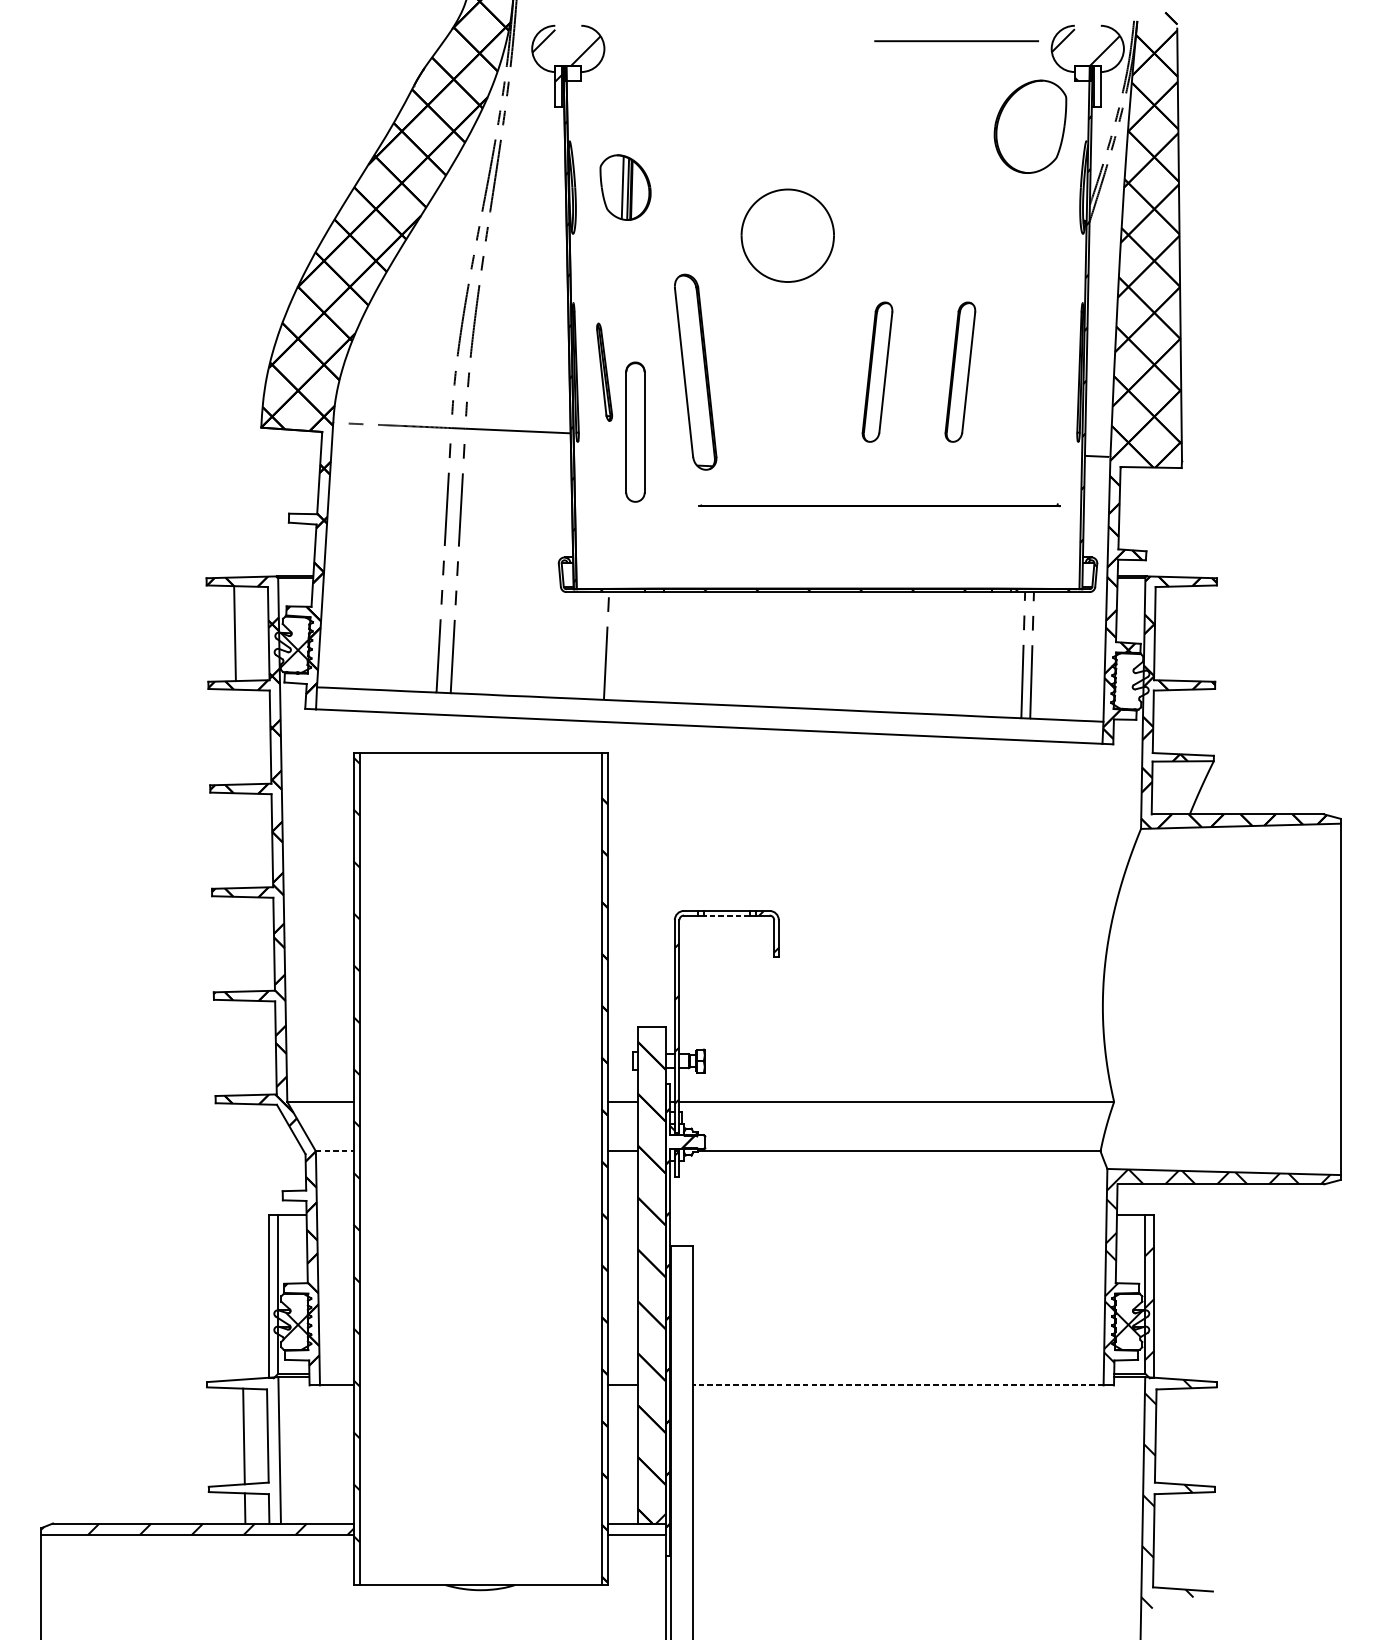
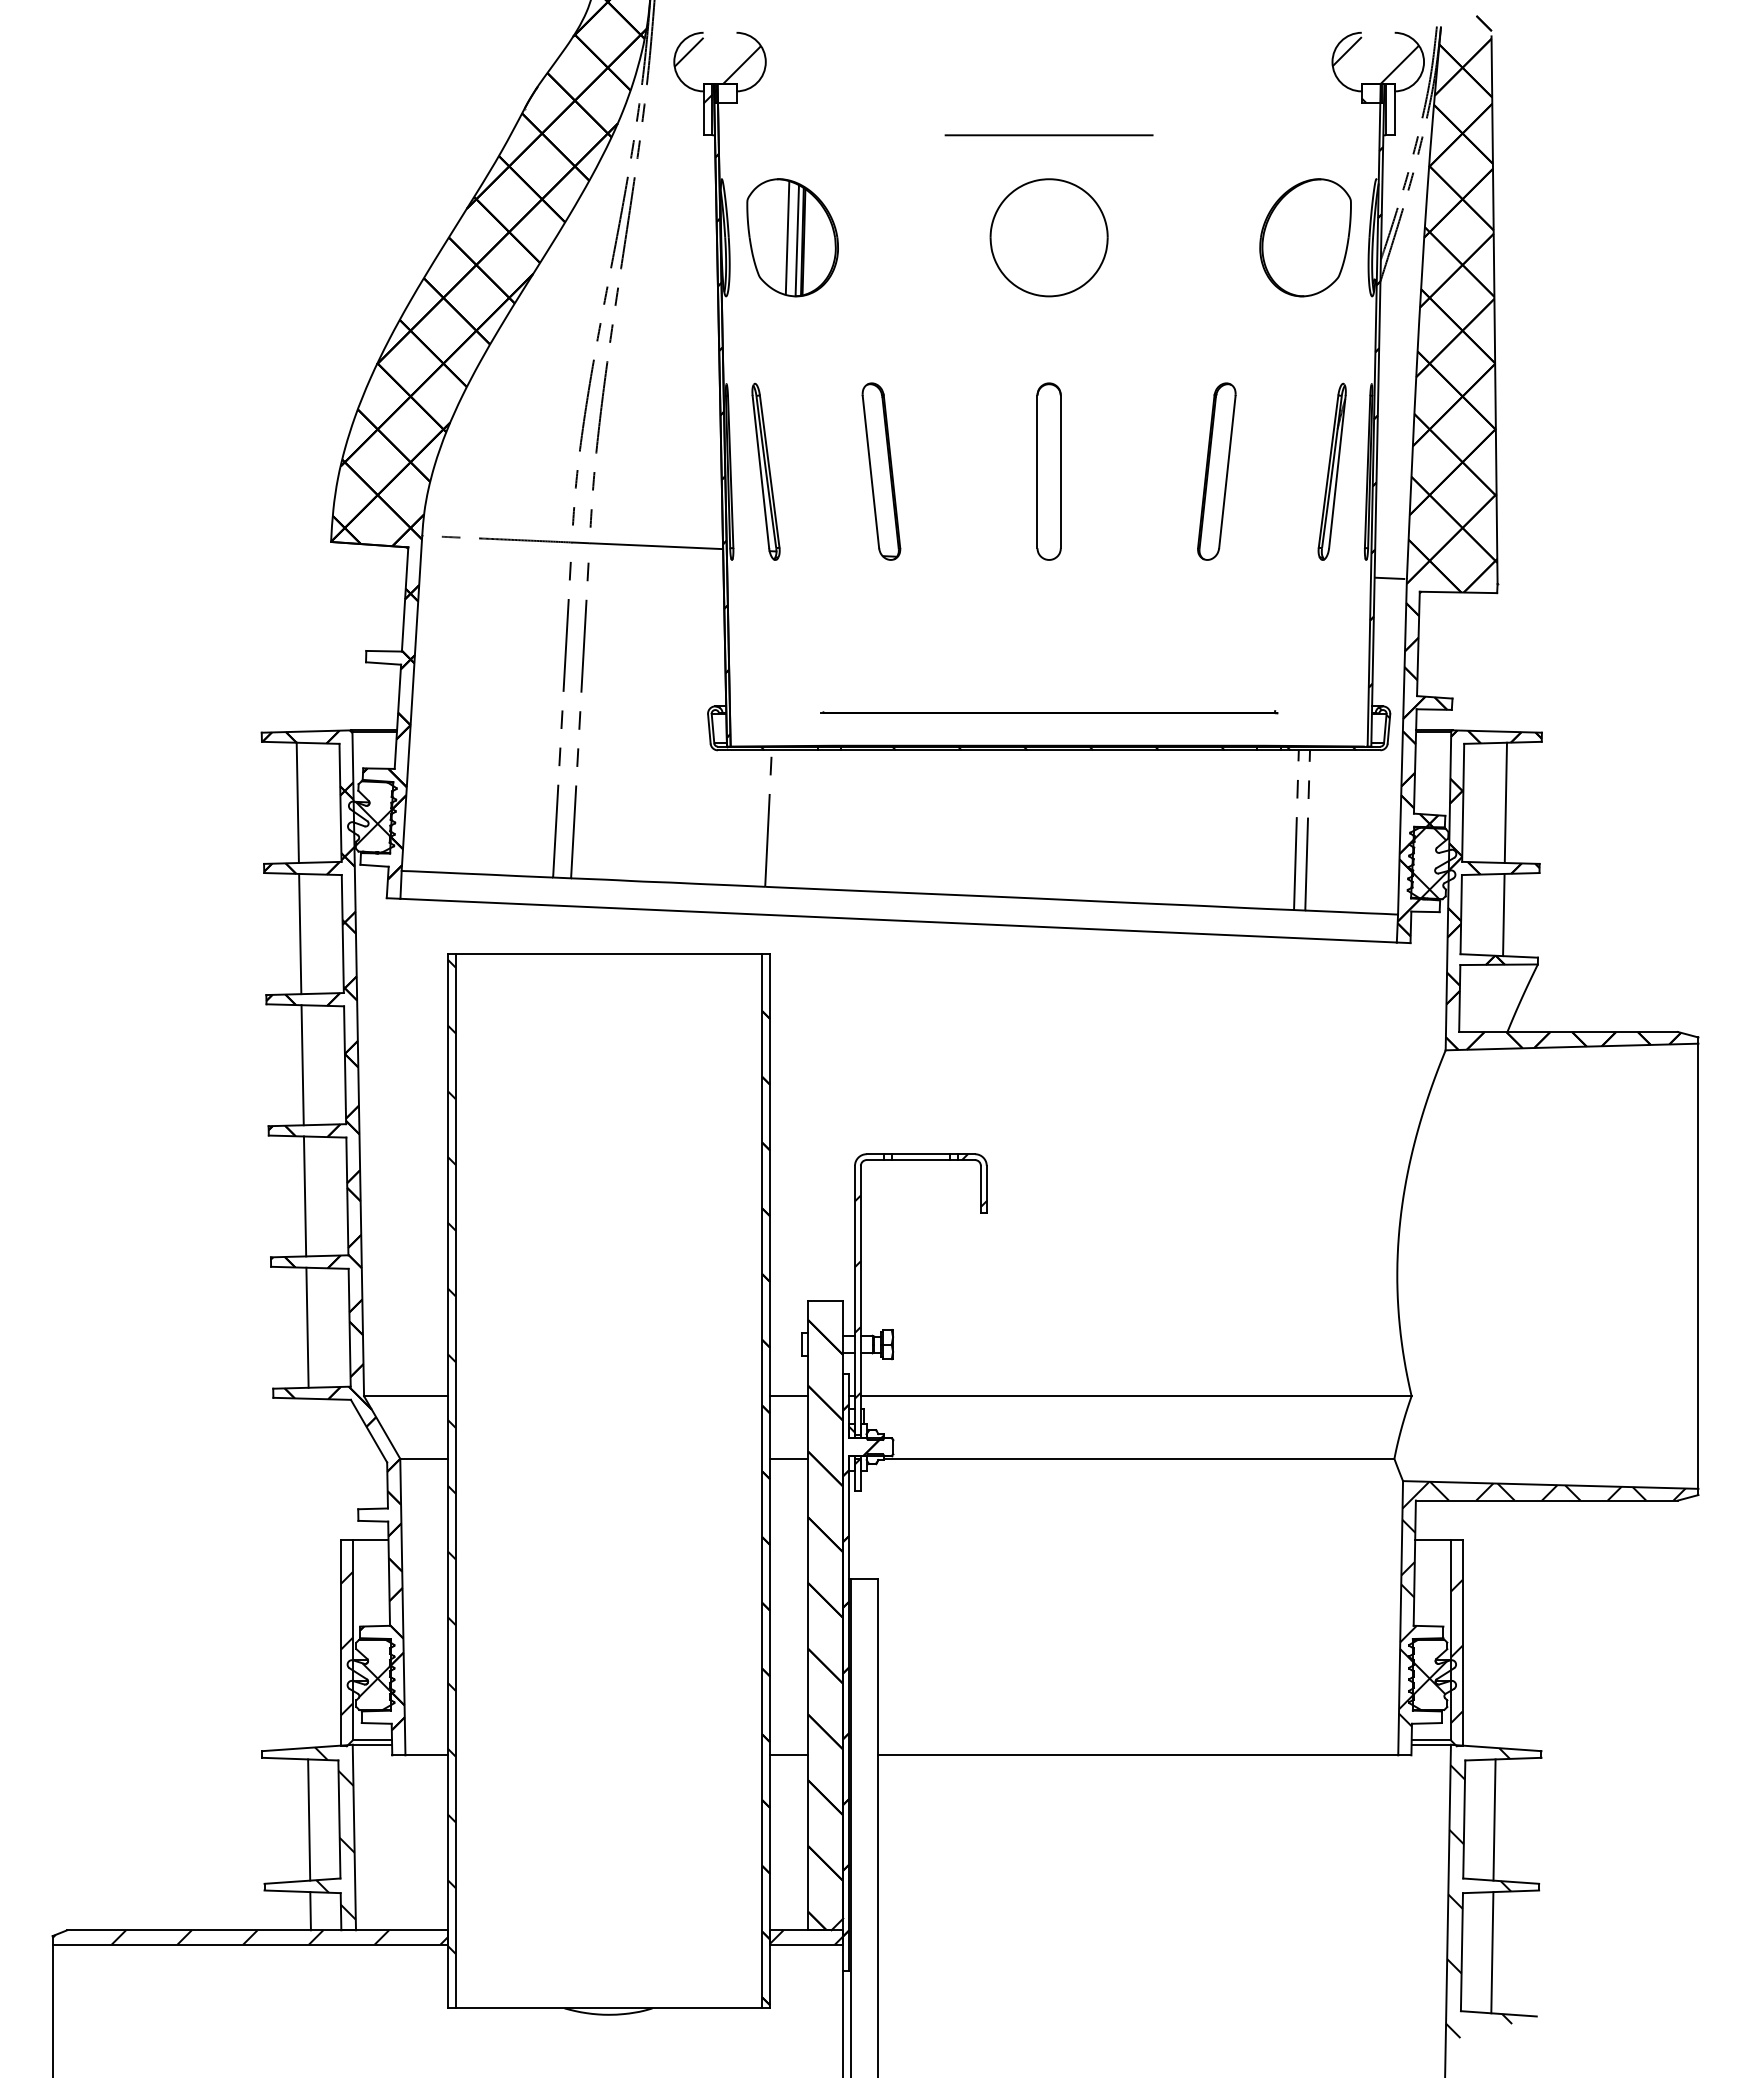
line: (956, 41) -> (1048, 135), moved
part: (1030, 126) -> (1305, 237), moved
part: (625, 187) -> (792, 237), size x1.43
part: (787, 235) -> (1048, 237), moved
part: (604, 372) -> (765, 471), size x1.43
part: (695, 372) -> (881, 471), size x0.71
part: (877, 372) -> (1111, 471), removed
part: (1050, 372) -> (1331, 471), added
part: (634, 432) -> (1048, 471), moved
part: (879, 505) -> (1049, 712), moved
line: (1188, 633) -> (1505, 802), added
hatch: (1129, 681) -> (1430, 863), added
line: (1186, 721) -> (1503, 914), added
line: (237, 736) -> (300, 933), added
line: (238, 840) -> (302, 1065), added
line: (726, 915) -> (920, 1160), dashed -> solid
line: (240, 944) -> (304, 1196), added
line: (242, 1047) -> (307, 1327), added
line: (335, 1151) -> (424, 1458), dashed -> solid
hatch: (273, 1297) -> (346, 1643), added
line: (898, 1385) -> (1138, 1755), dashed -> solid
line: (1179, 1436) -> (1494, 1819), added
hatch: (264, 1447) -> (335, 1833), added
hatch: (636, 1529) -> (806, 1937), added
line: (1177, 1541) -> (1492, 1952), added

